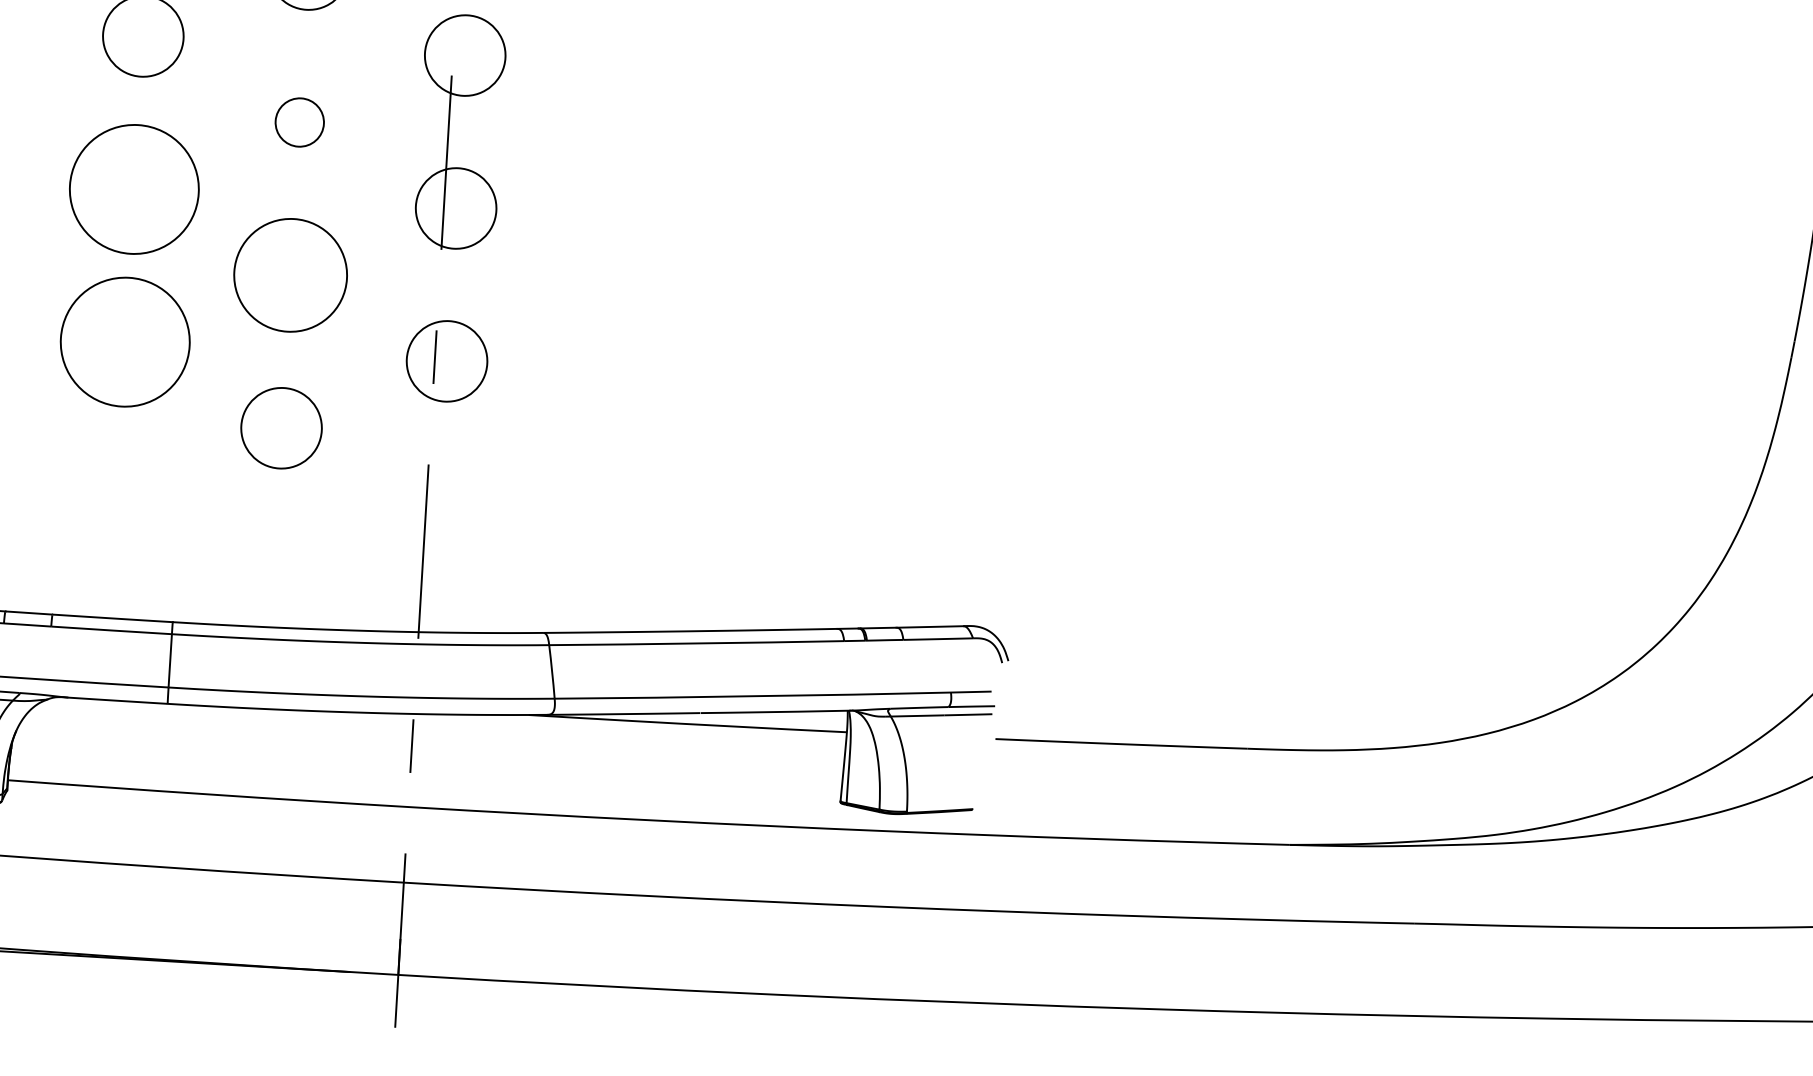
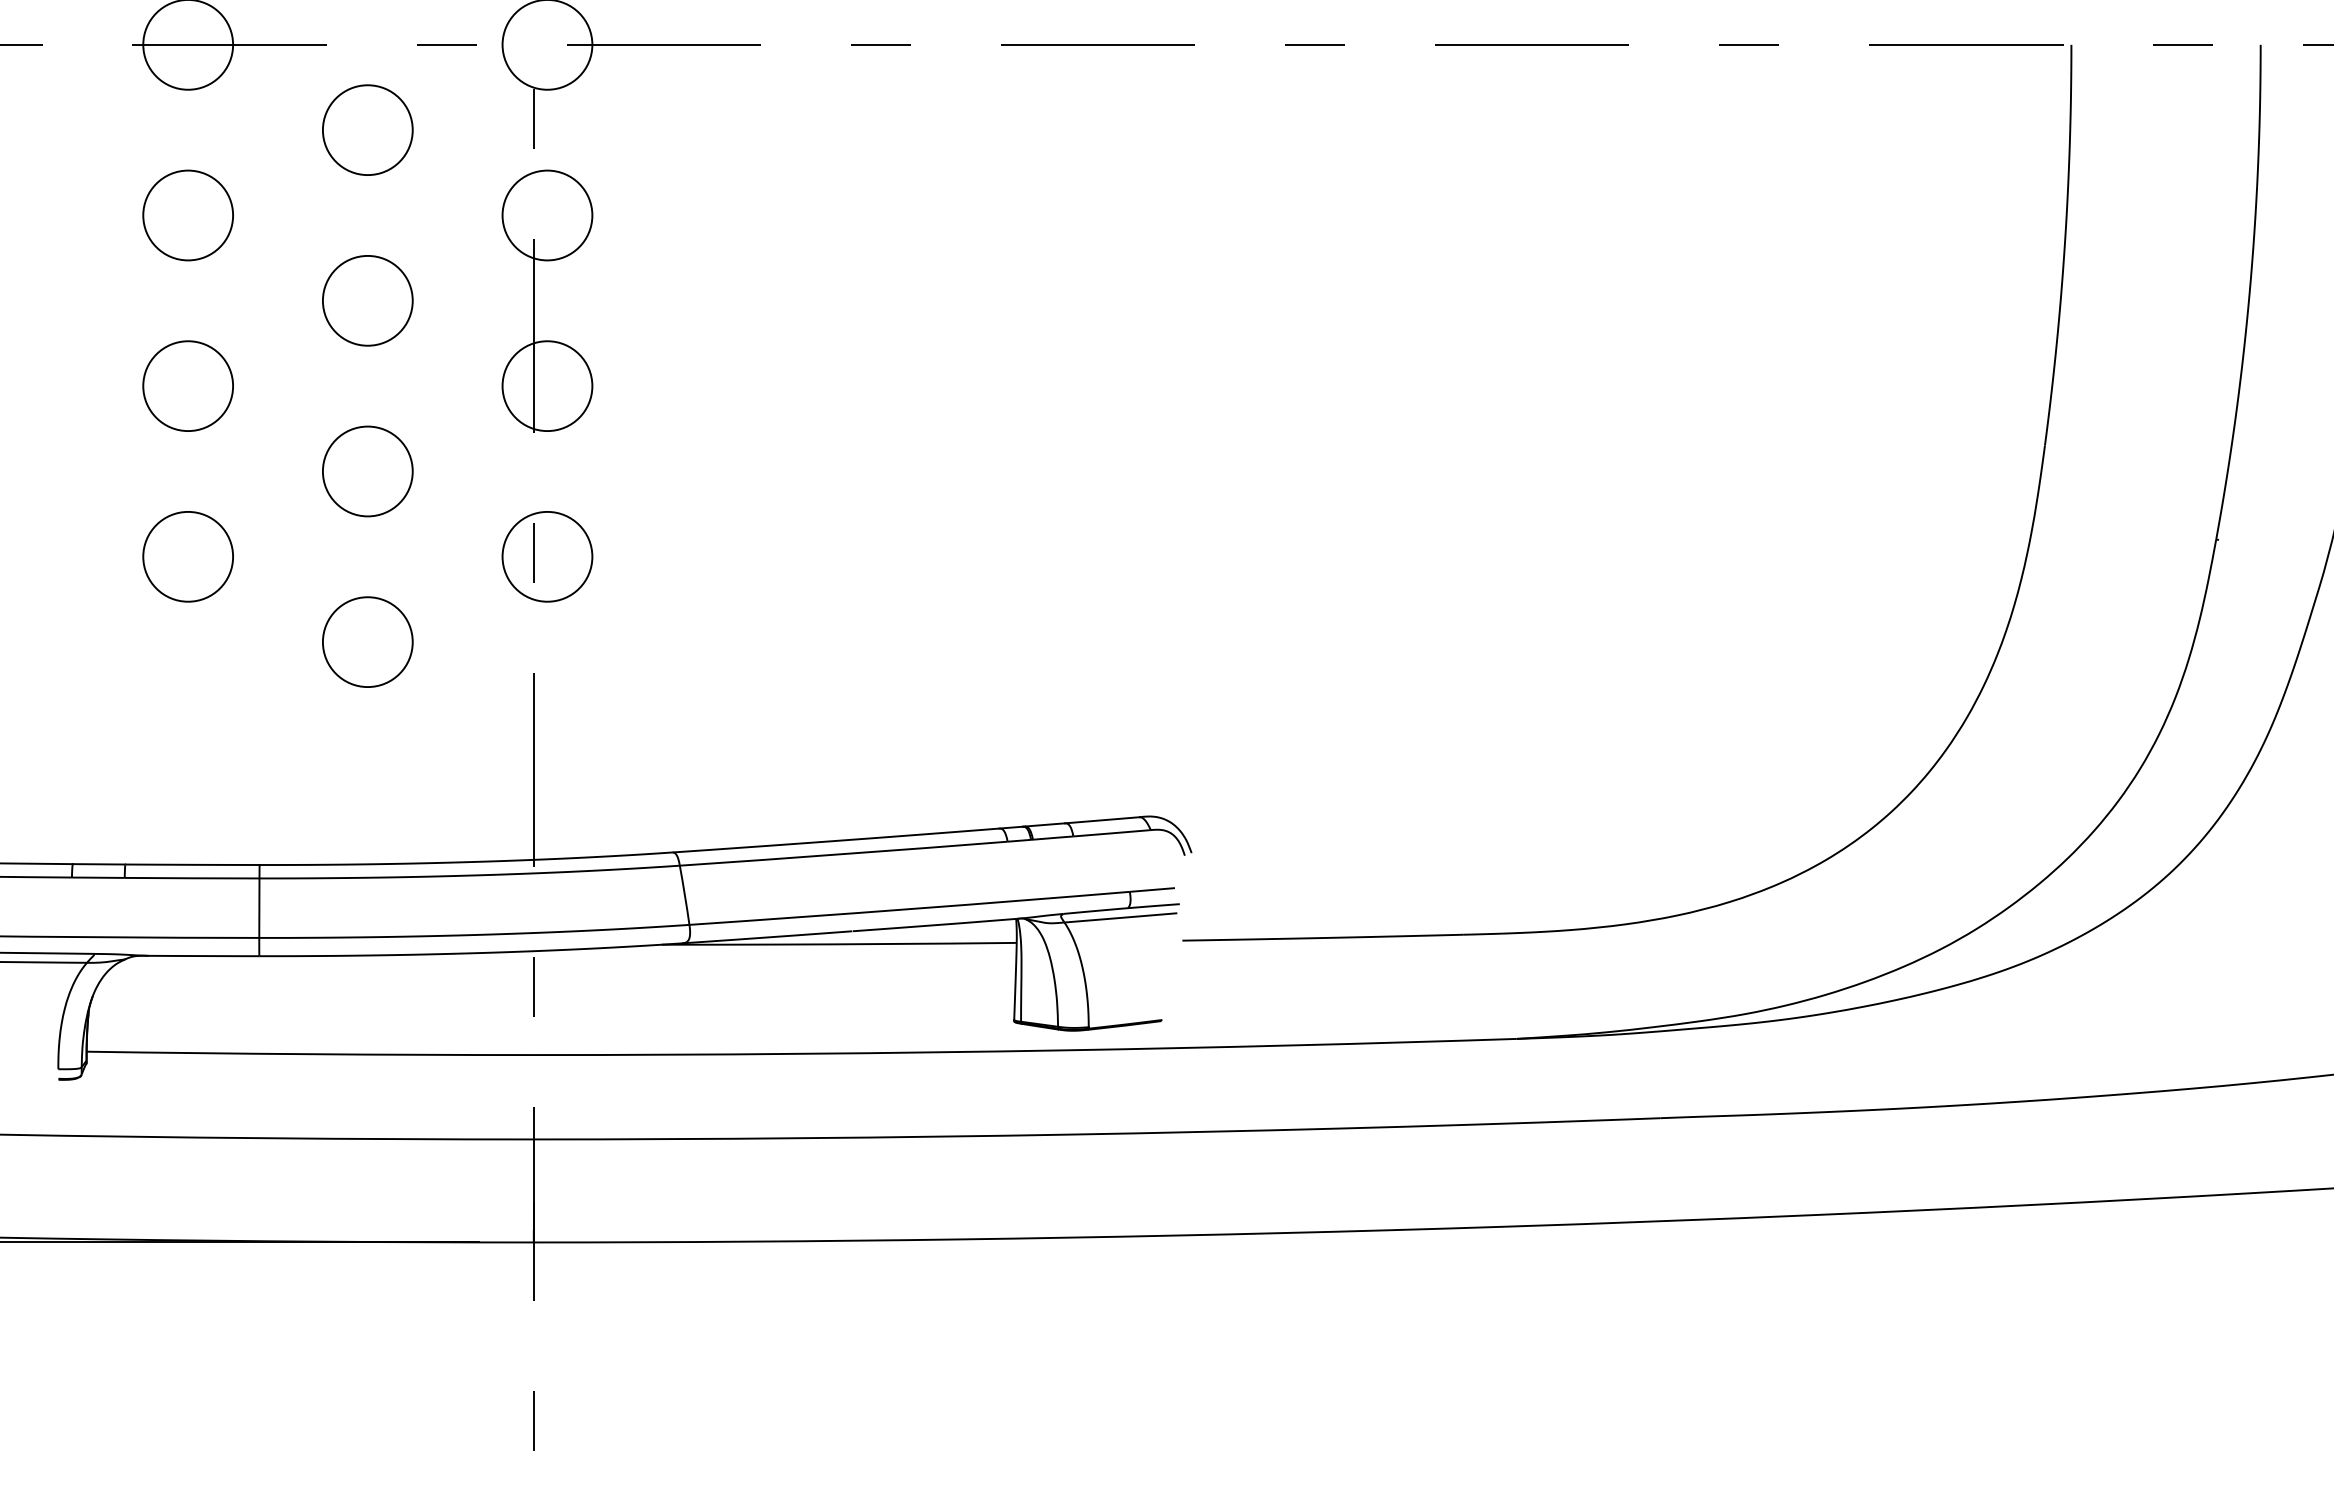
circle: (299, 122) -> (367, 300), size x1.67
circle: (133, 188) -> (187, 385), size x0.62
circle: (290, 275) -> (367, 471), size x0.71
circle: (124, 341) -> (187, 556), size x0.62

